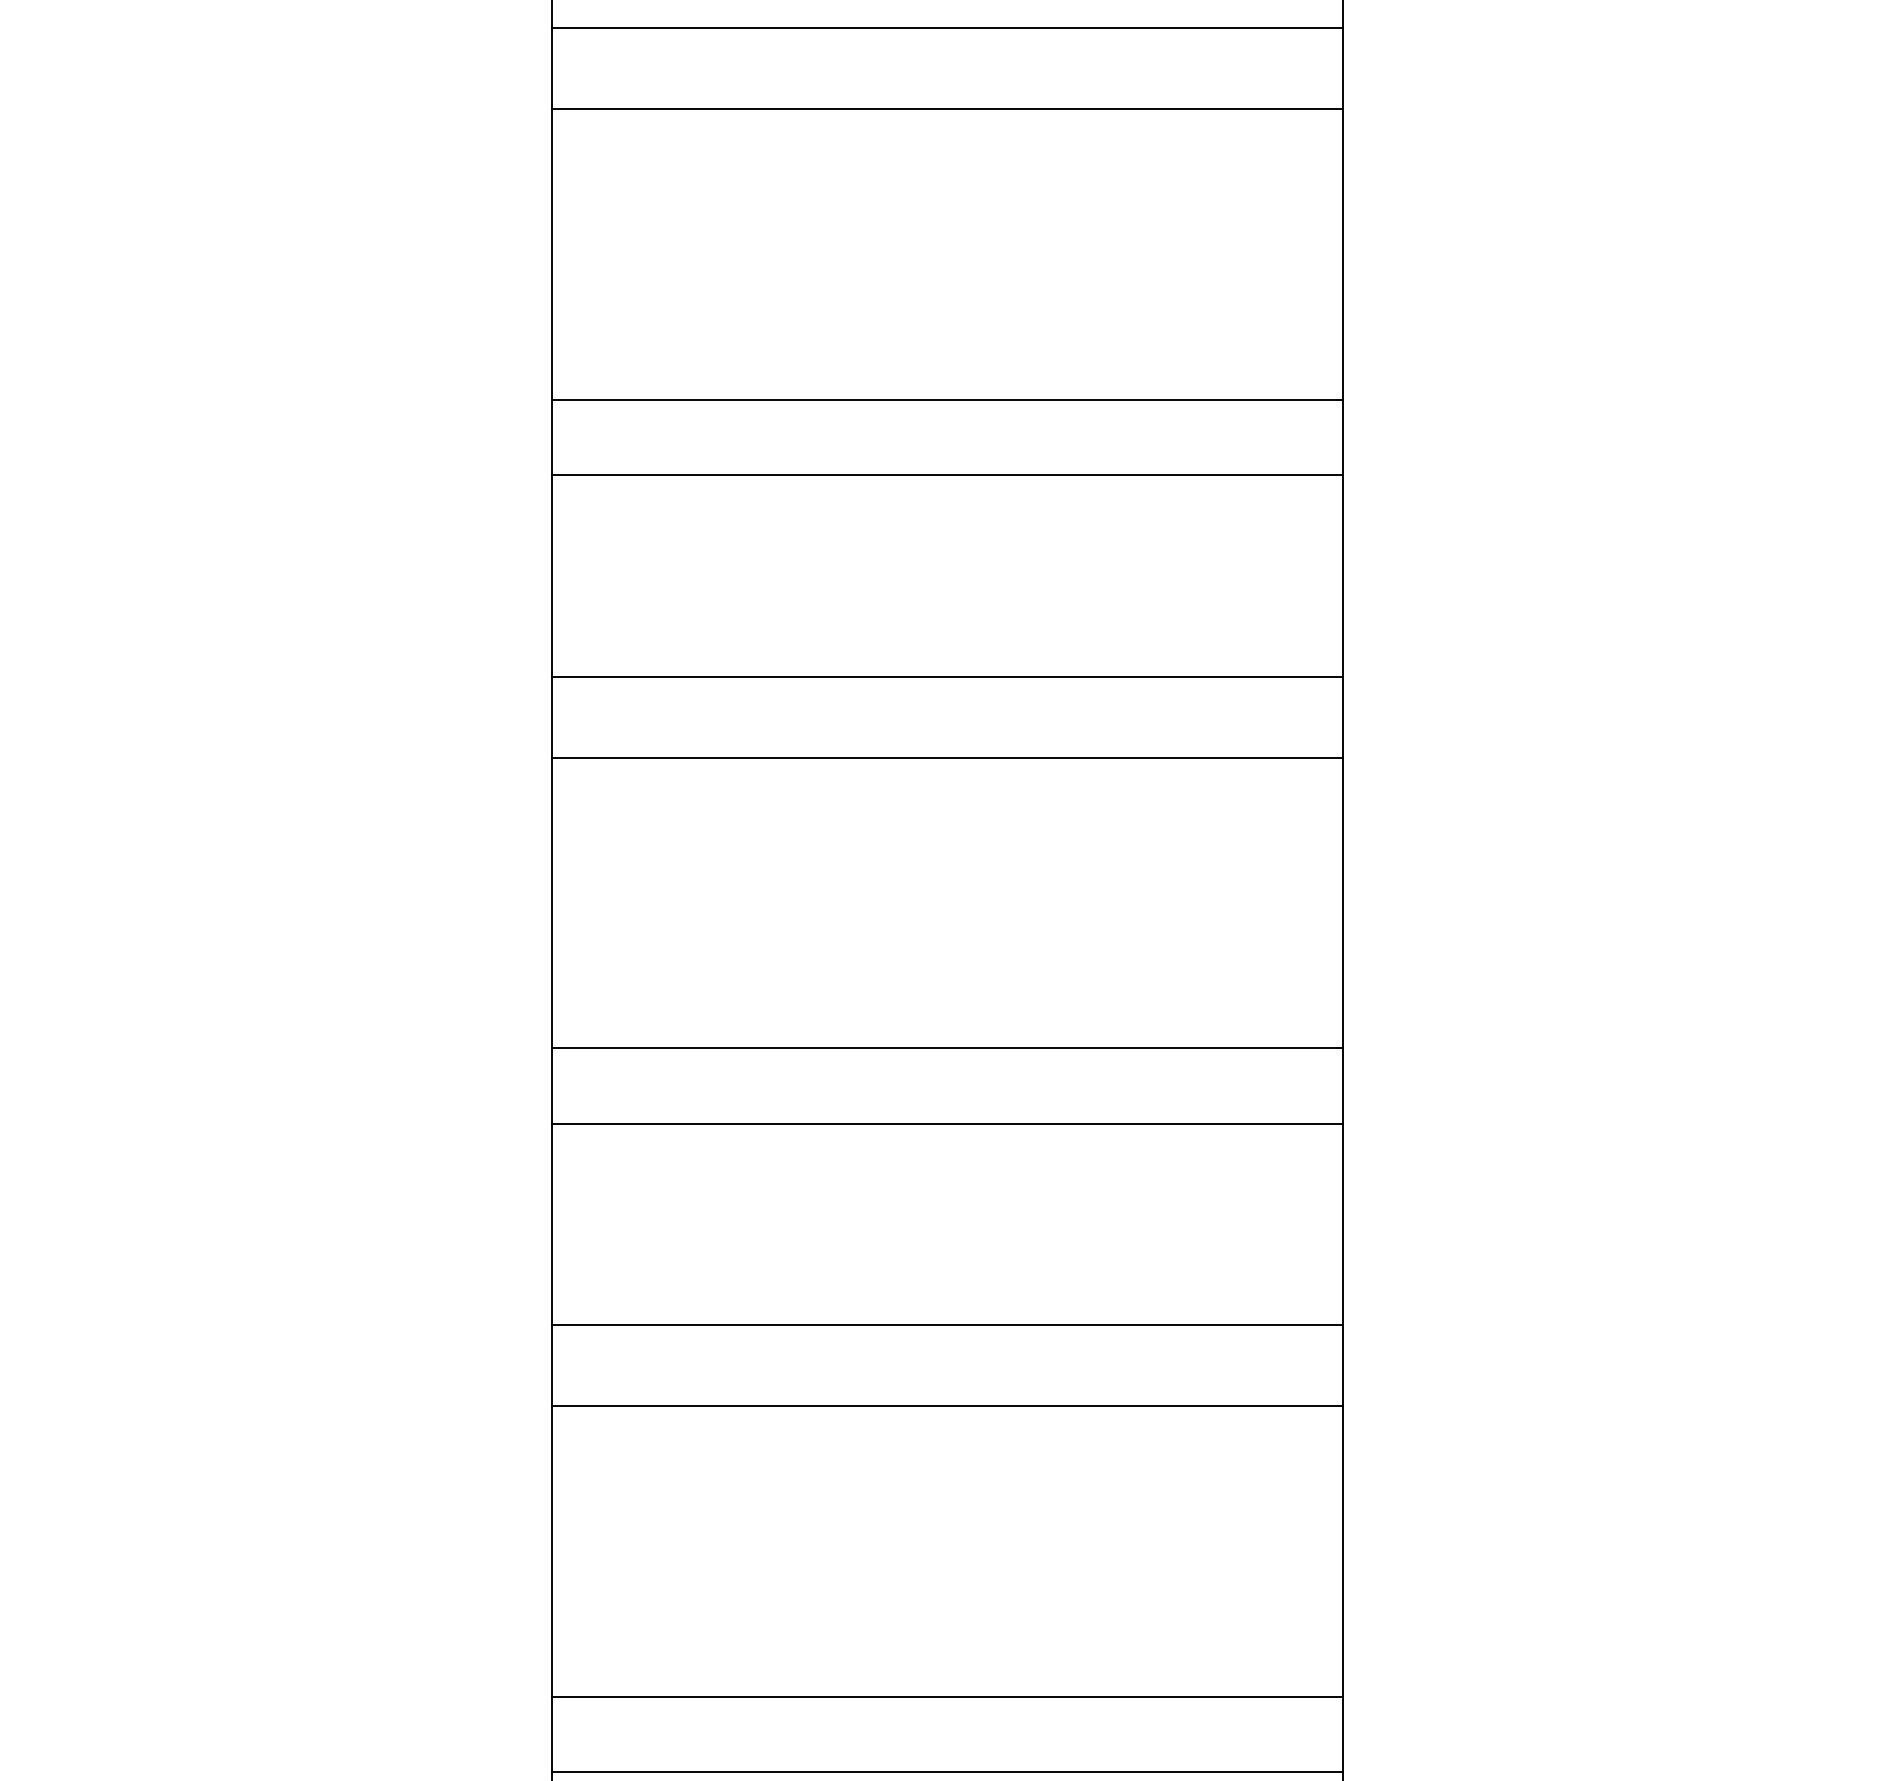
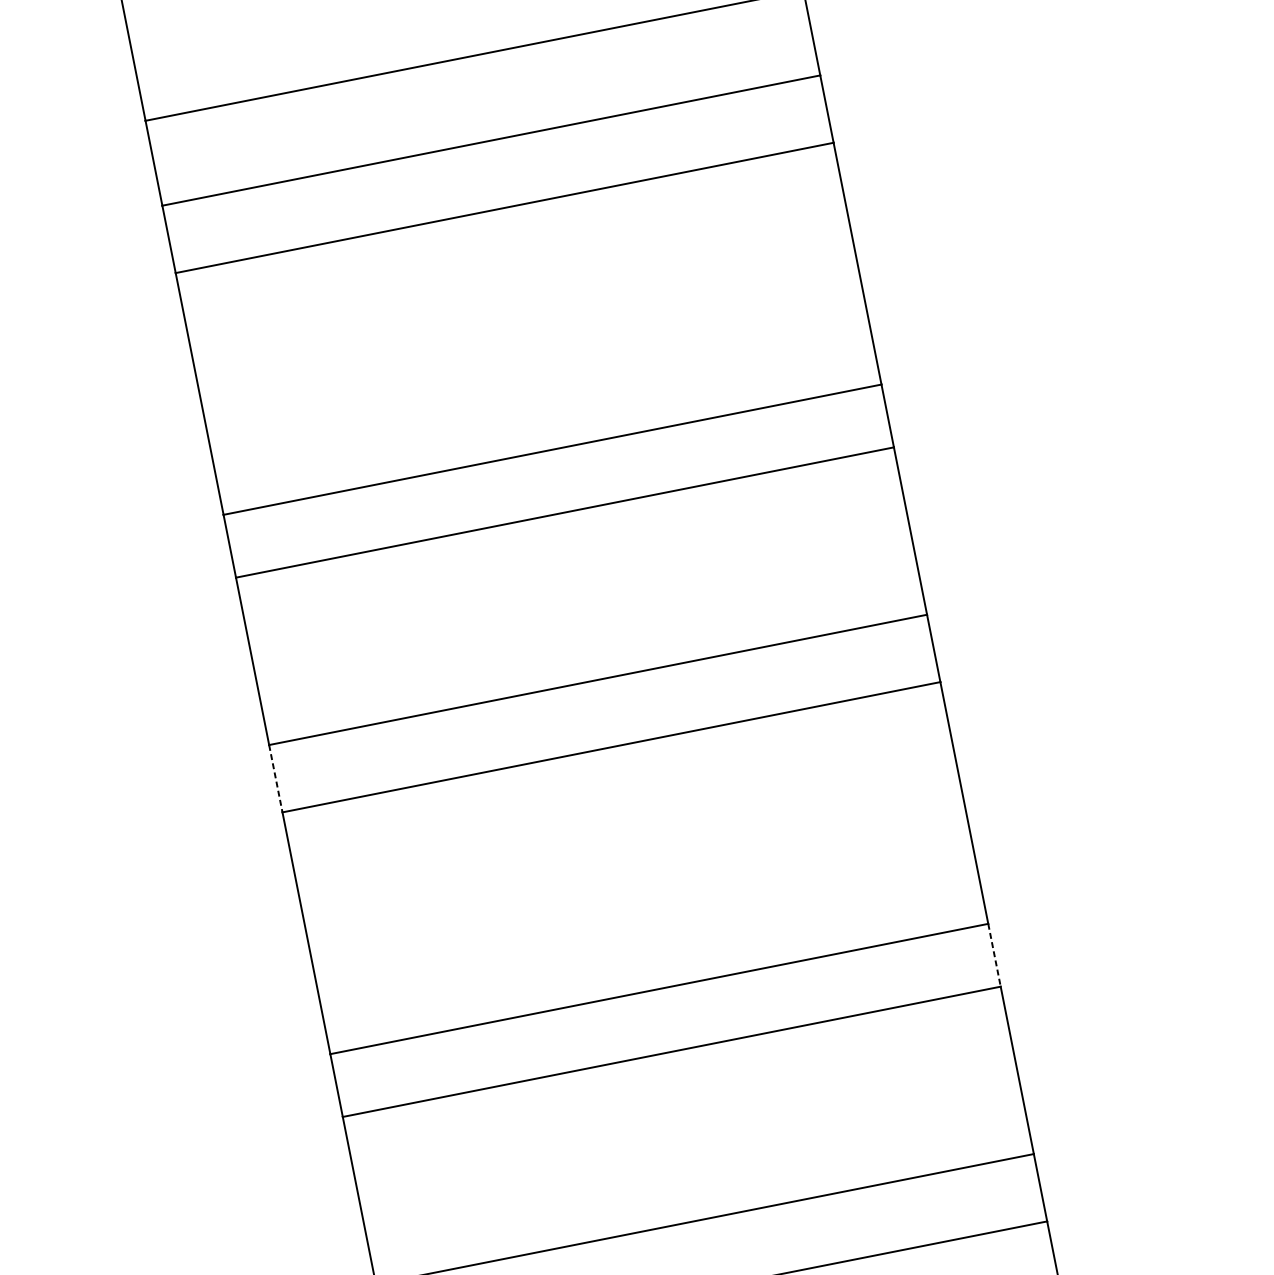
line: (552, 717) -> (276, 778), solid -> dashed
line: (1342, 1086) -> (994, 955), solid -> dashed

